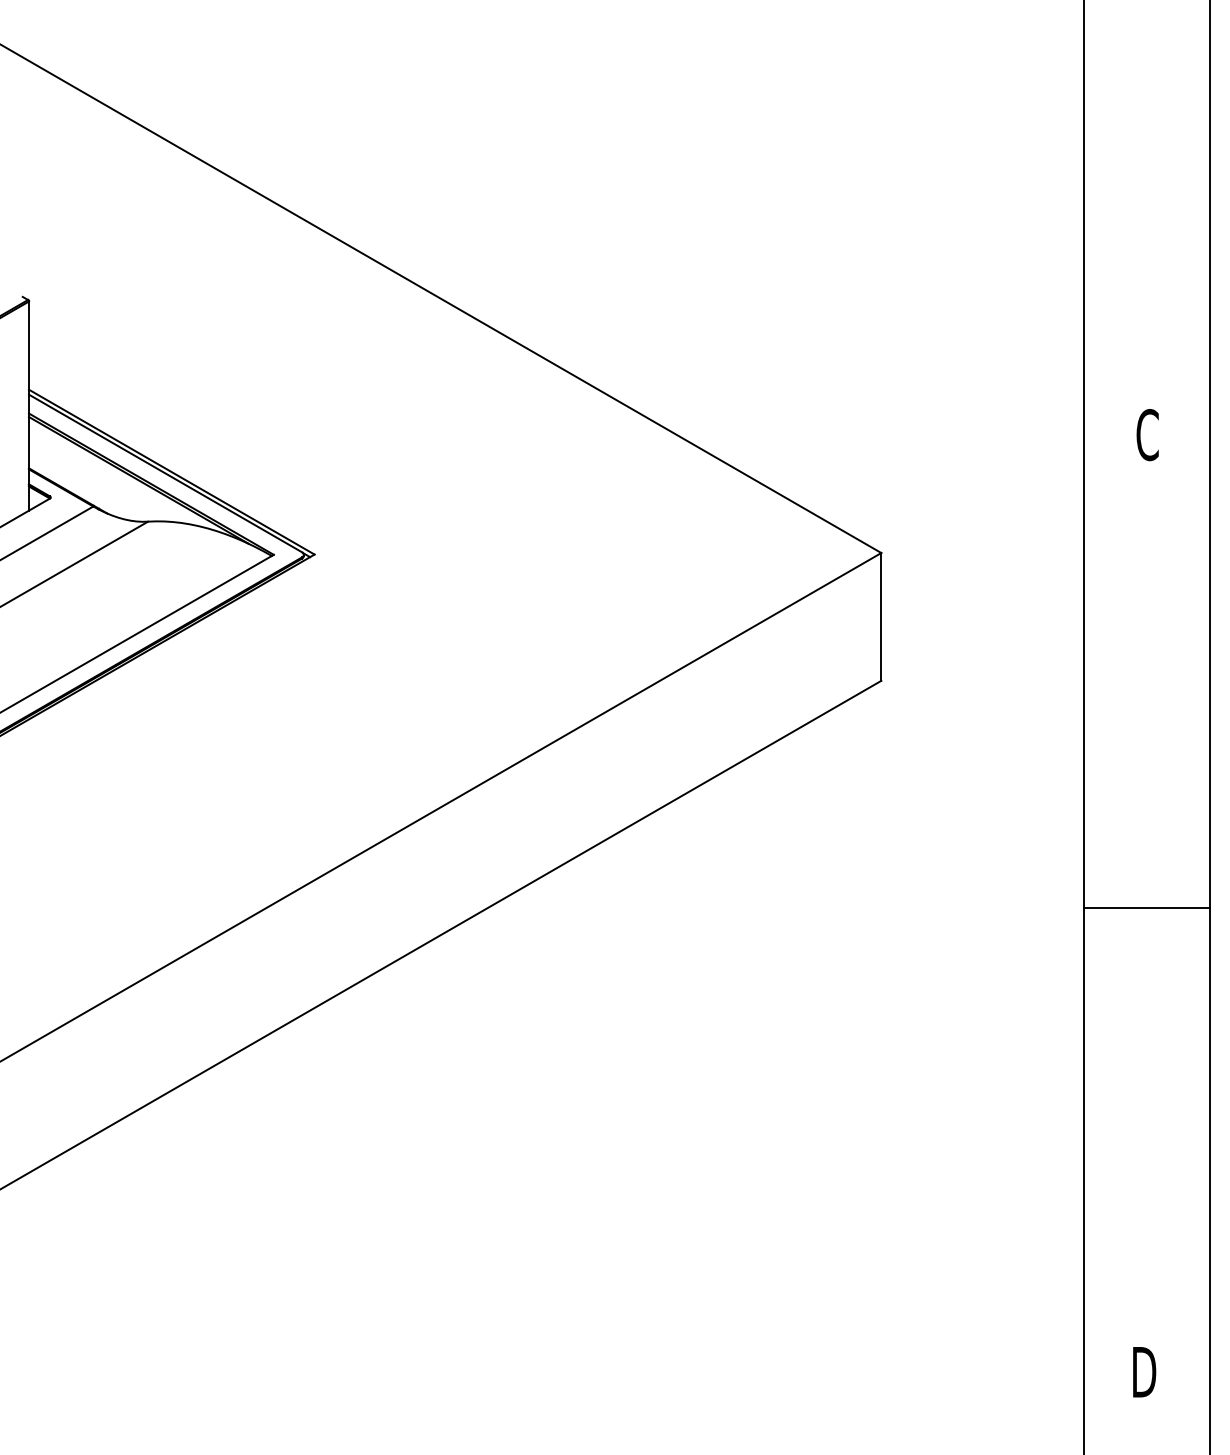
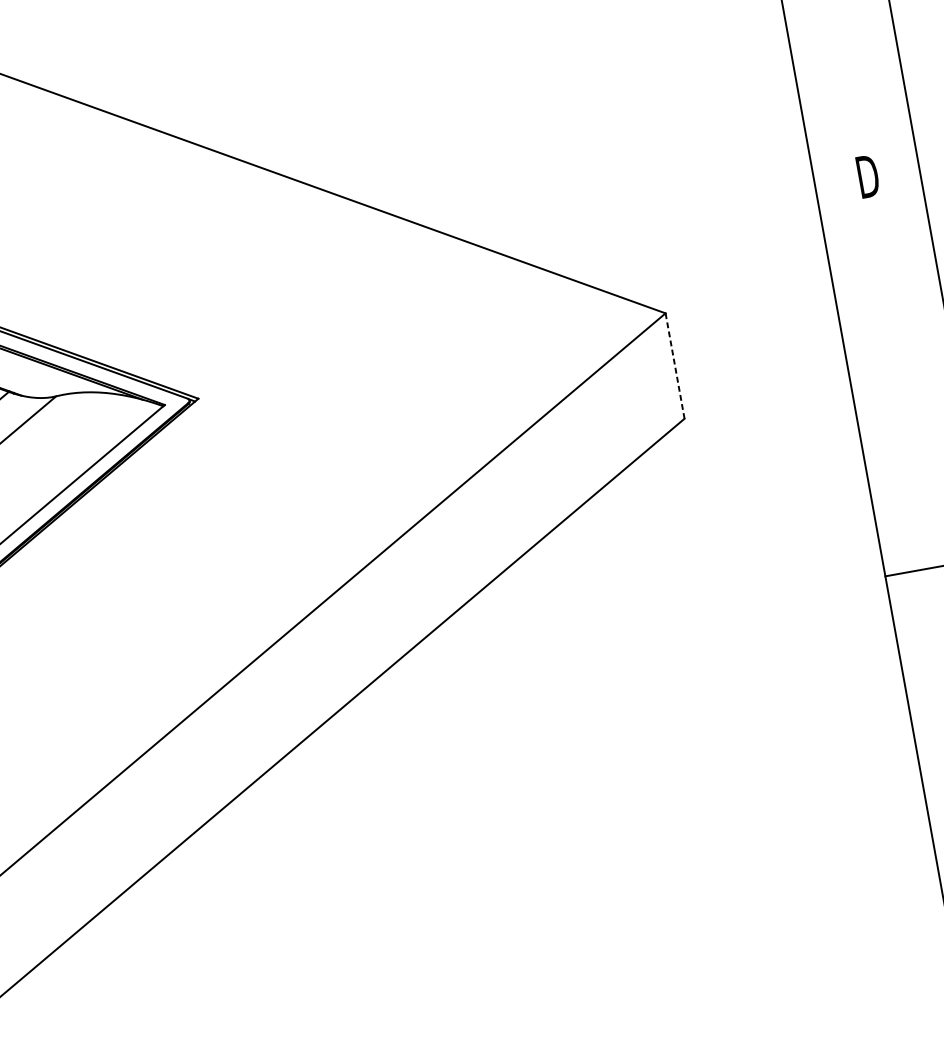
text: (1147, 435) -> (867, 176), C -> D
line: (881, 616) -> (675, 365), solid -> dashed

